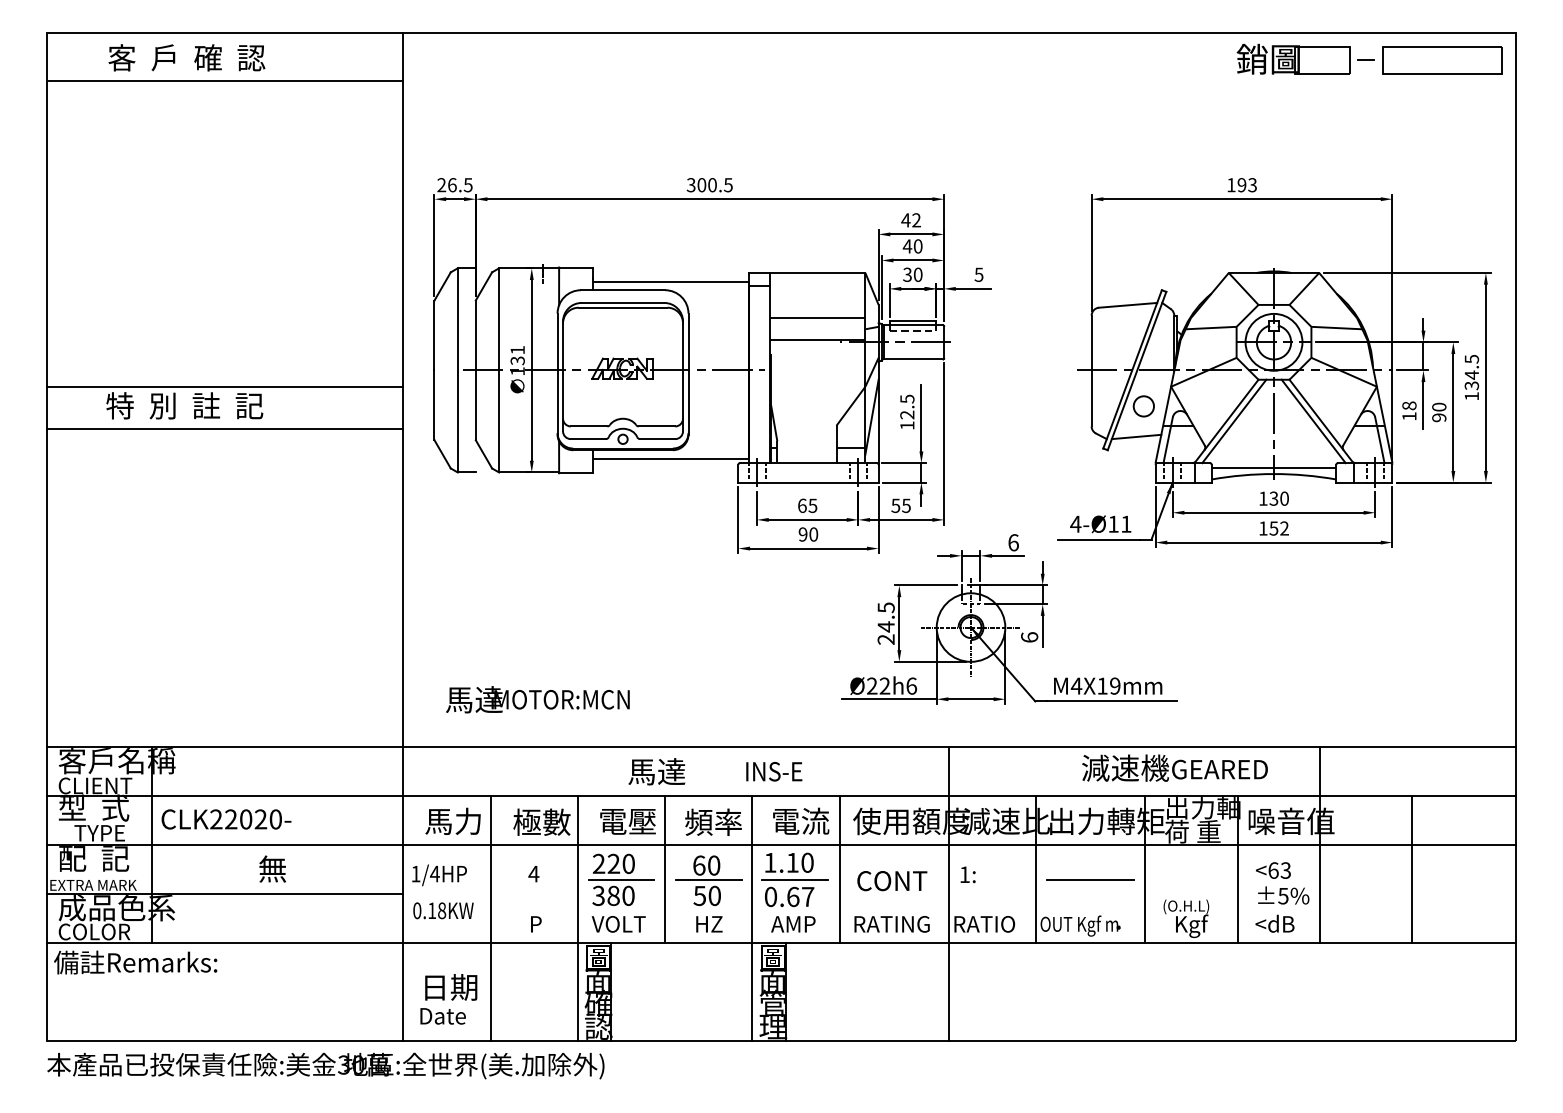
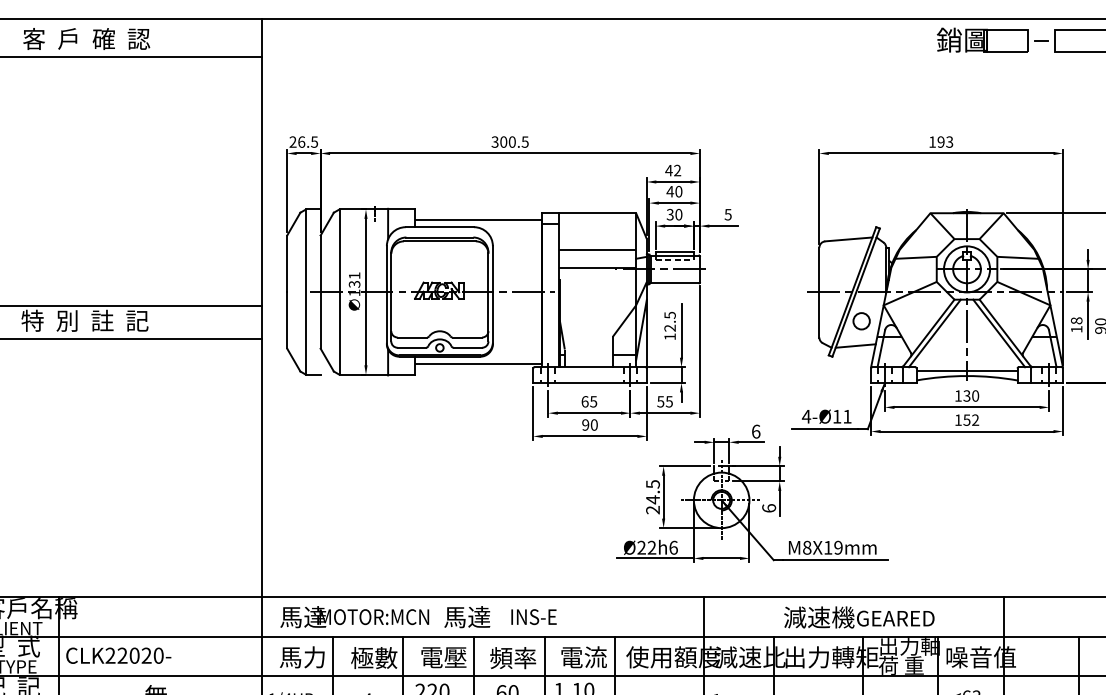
text: (1076, 685) -> (807, 547), M4X19mm -> M8X19mm
text: (537, 699) -> (354, 616), moved
text: (1174, 767) -> (858, 616), moved
text: (774, 771) -> (534, 616), moved

